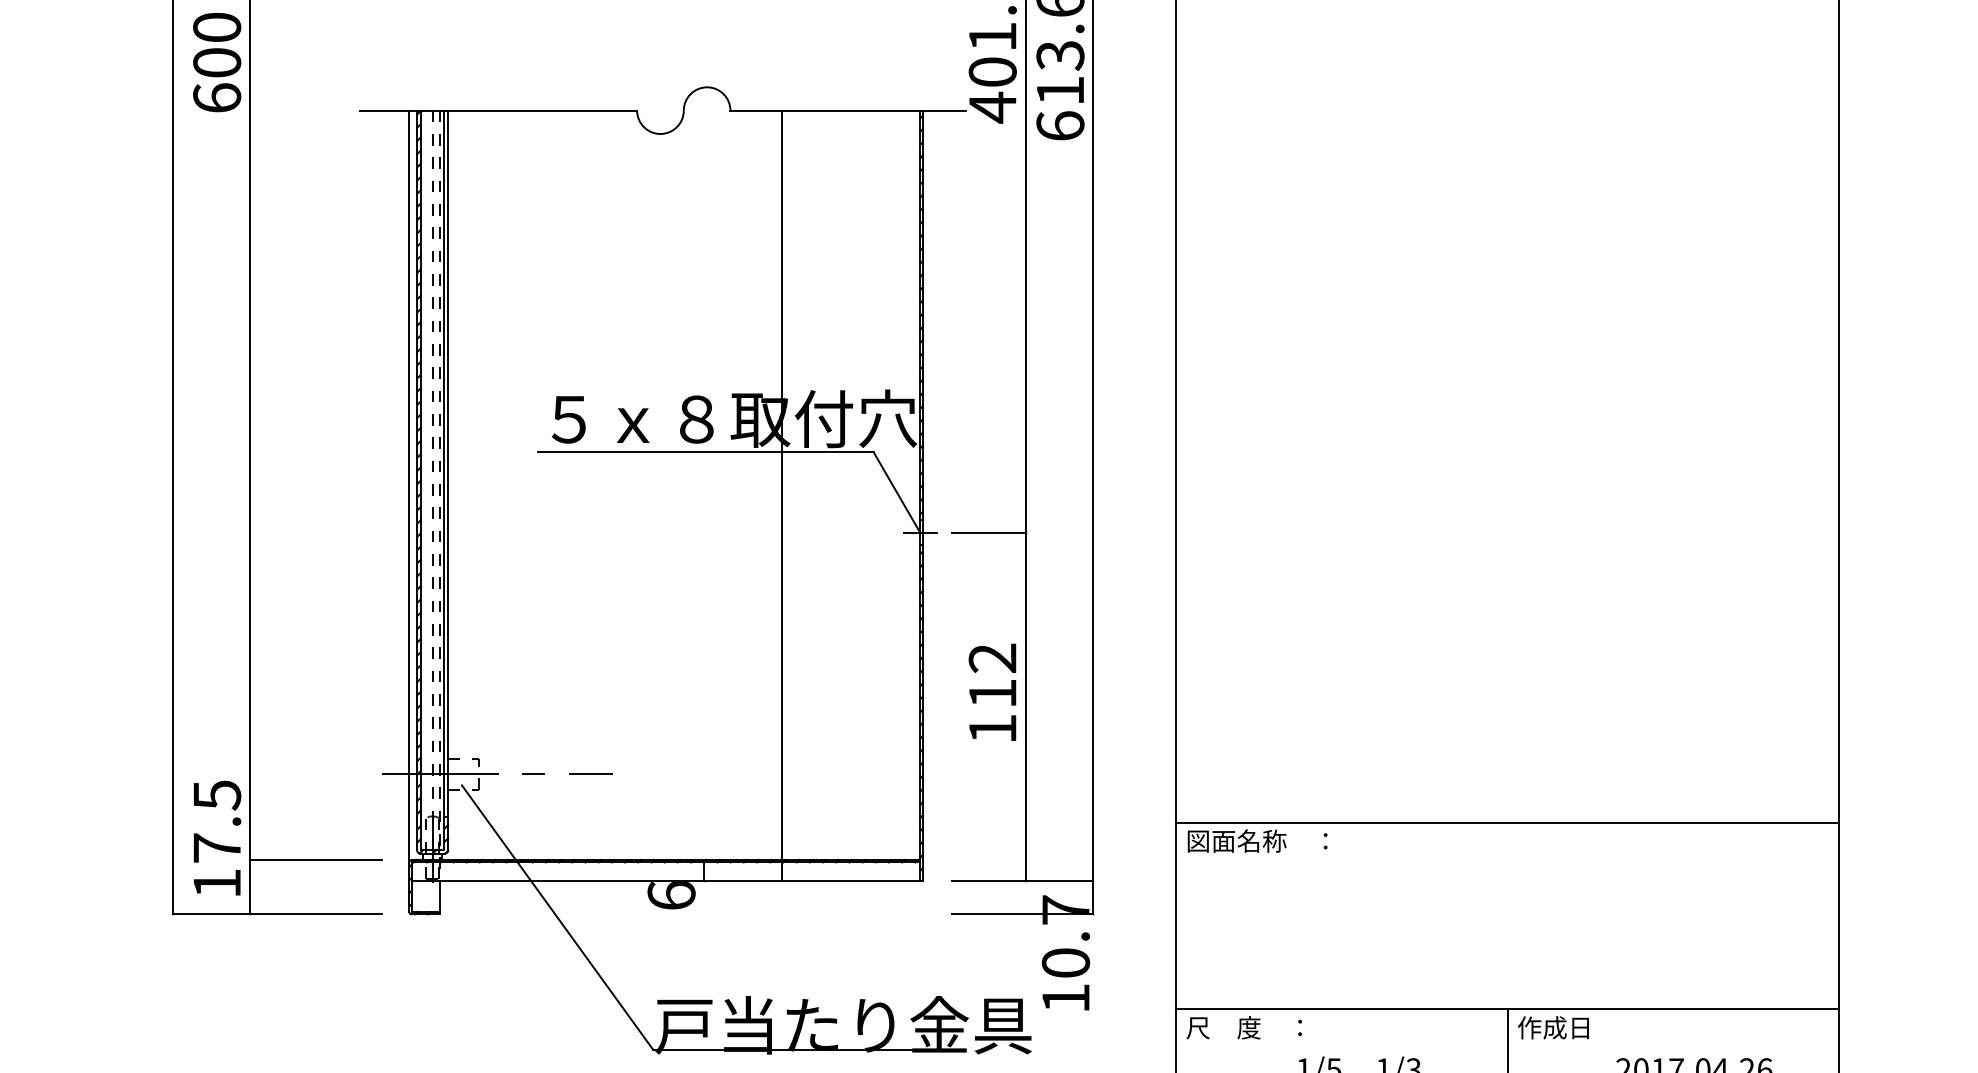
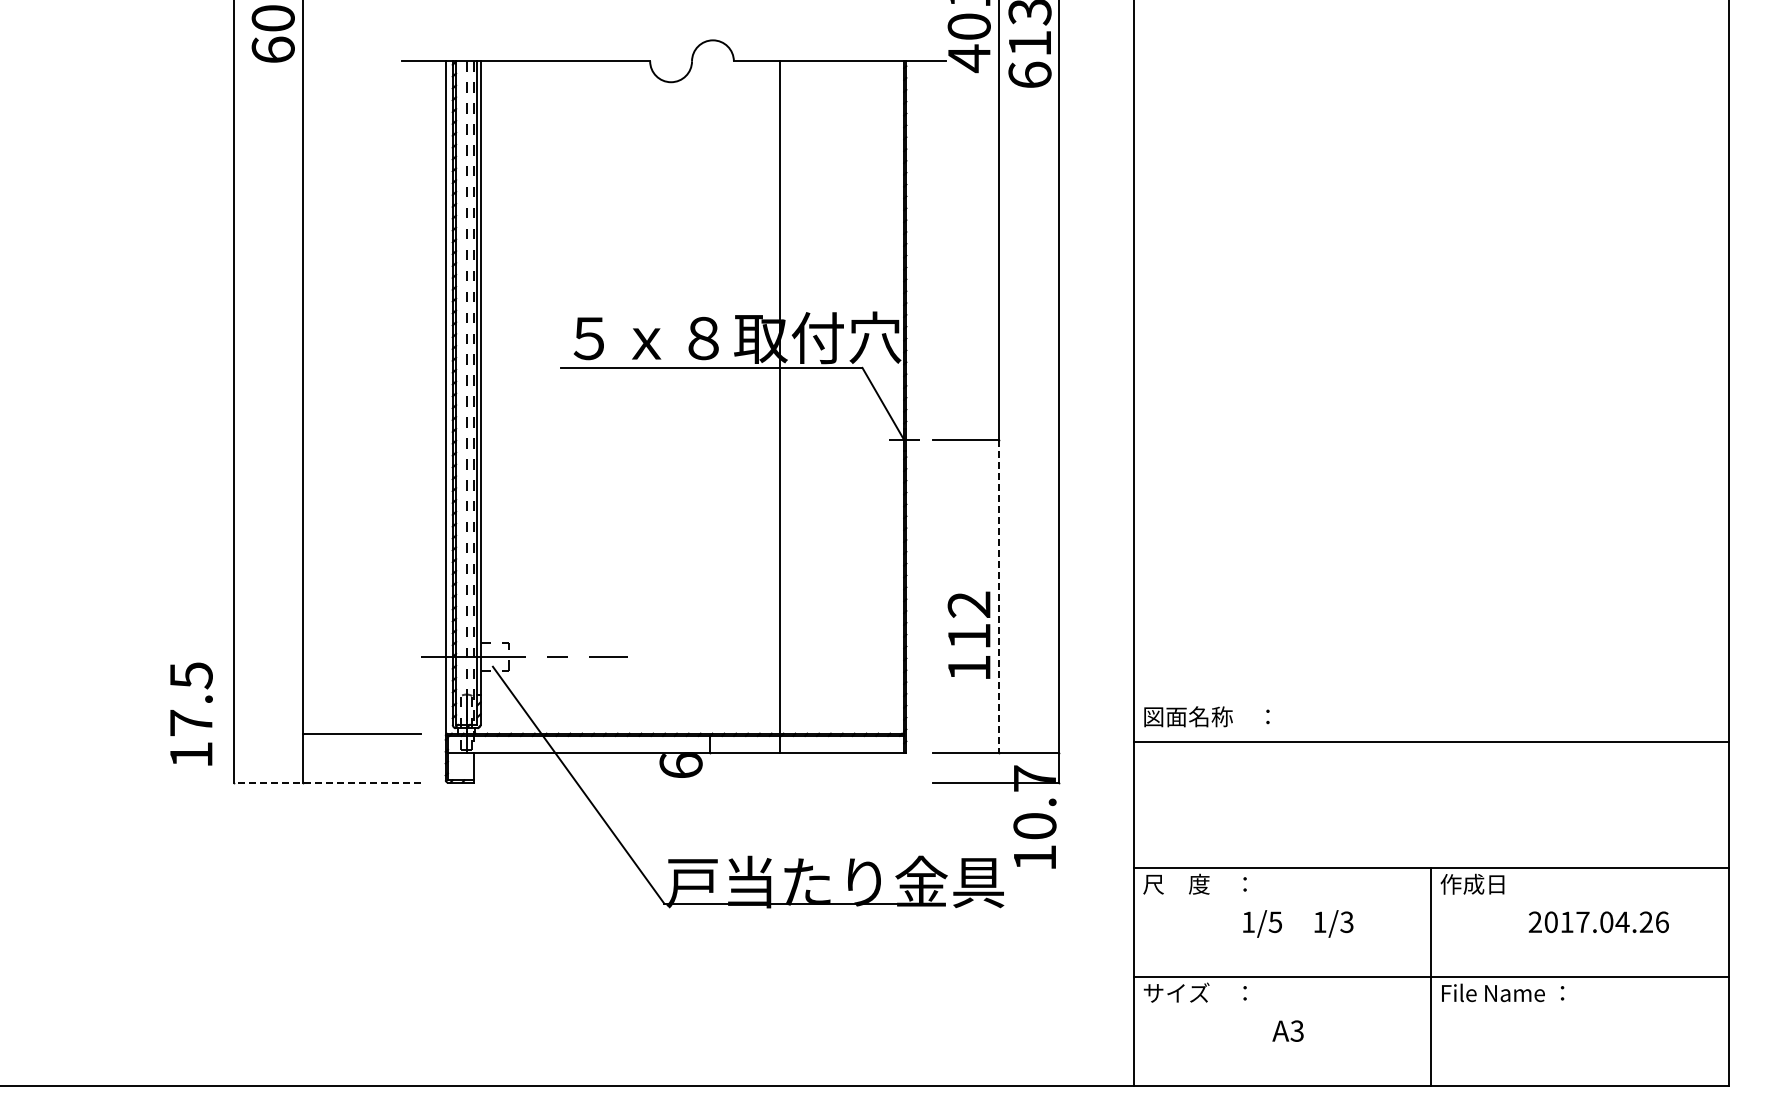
text: (991, 691) -> (968, 634), moved
line: (1025, 707) -> (998, 596), solid -> dashed
line: (1506, 822) -> (1430, 742), moved
text: (217, 837) -> (191, 713), moved
line: (277, 914) -> (327, 782), solid -> dashed

